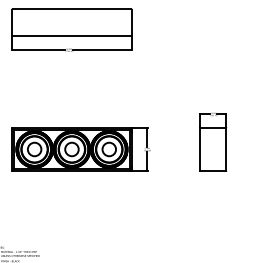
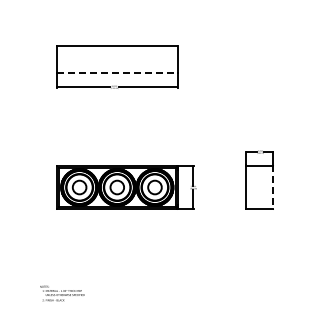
line: (72, 35) -> (117, 72), solid -> dashed
line: (226, 149) -> (273, 187), solid -> dashed

